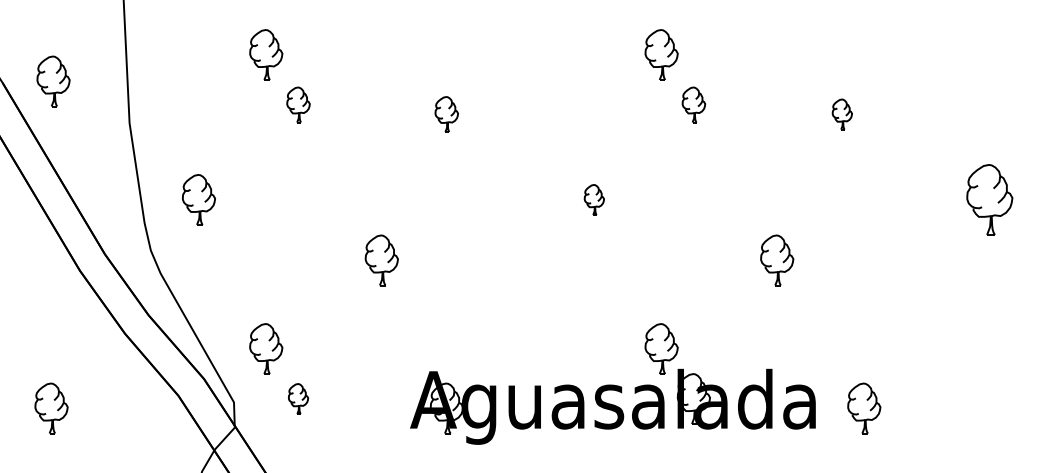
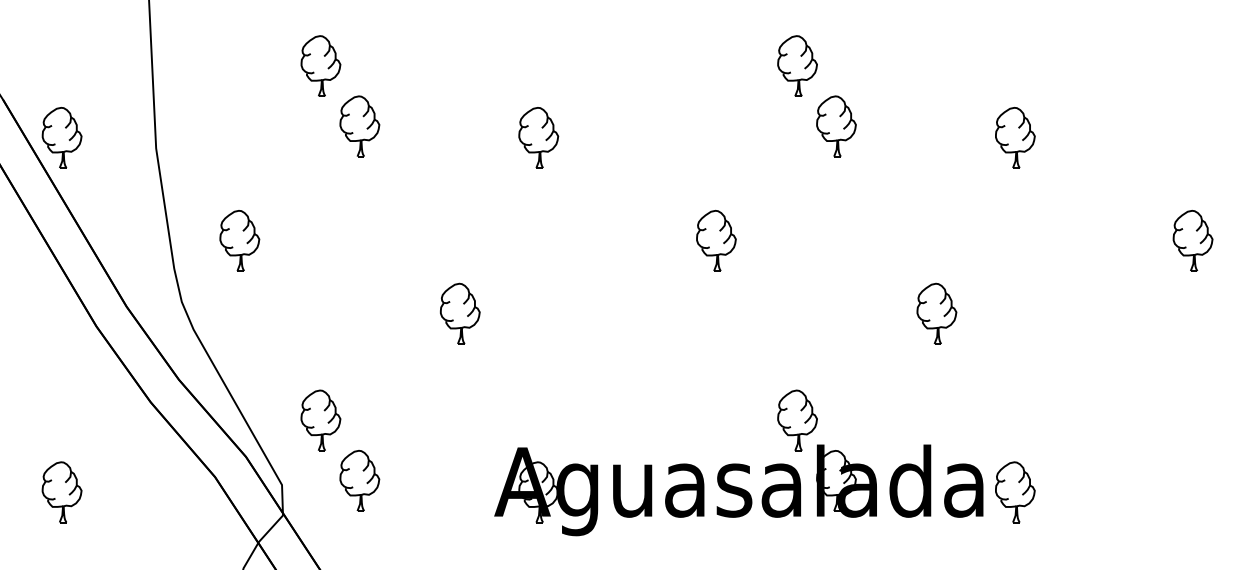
part: (53, 81) -> (62, 137), moved
part: (298, 104) -> (359, 125), size x1.43
part: (693, 104) -> (835, 125), size x1.43
part: (446, 114) -> (538, 137), size x1.43
part: (842, 114) -> (1015, 137), size x1.67
part: (594, 199) -> (716, 240), size x1.67
part: (989, 199) -> (1192, 240), size x0.71
part: (298, 398) -> (359, 480), size x1.67
part: (864, 408) -> (1015, 492), moved

